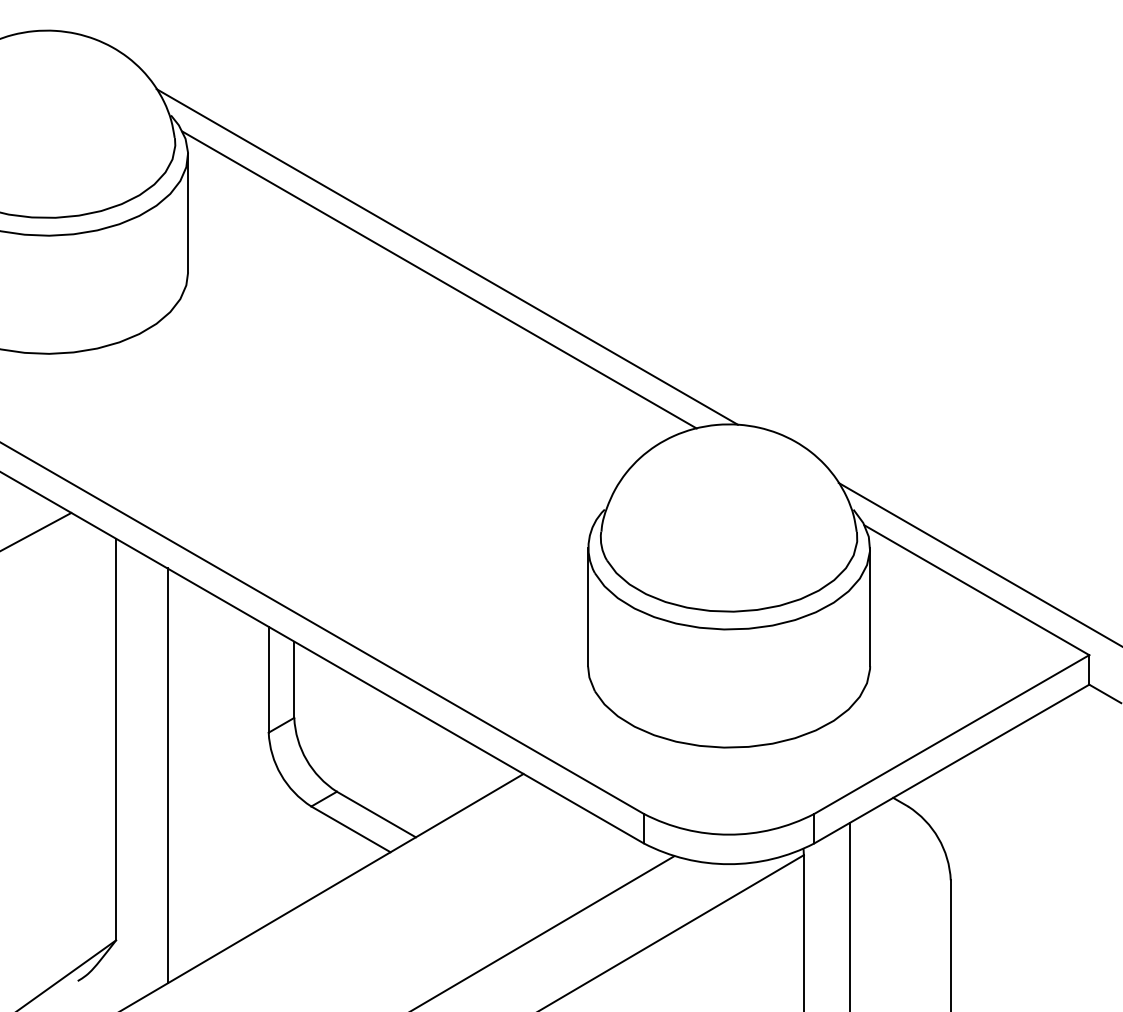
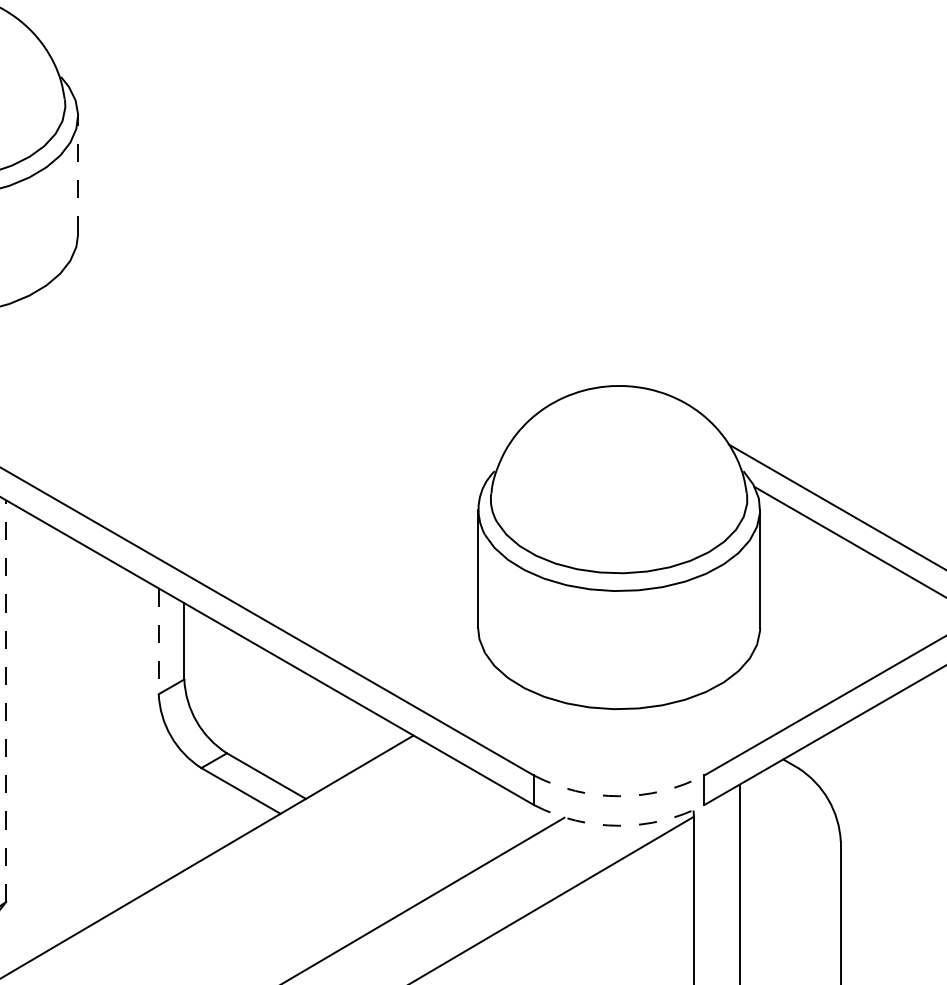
line: (188, 212) -> (78, 174), solid -> dashed
line: (446, 256) -> (336, 218), removed
line: (439, 279) -> (329, 241), removed
line: (268, 679) -> (158, 641), solid -> dashed
line: (116, 739) -> (6, 701), solid -> dashed
line: (167, 775) -> (57, 737), removed
arc: (729, 834) -> (619, 796), solid -> dashed
arc: (729, 864) -> (619, 826), solid -> dashed

